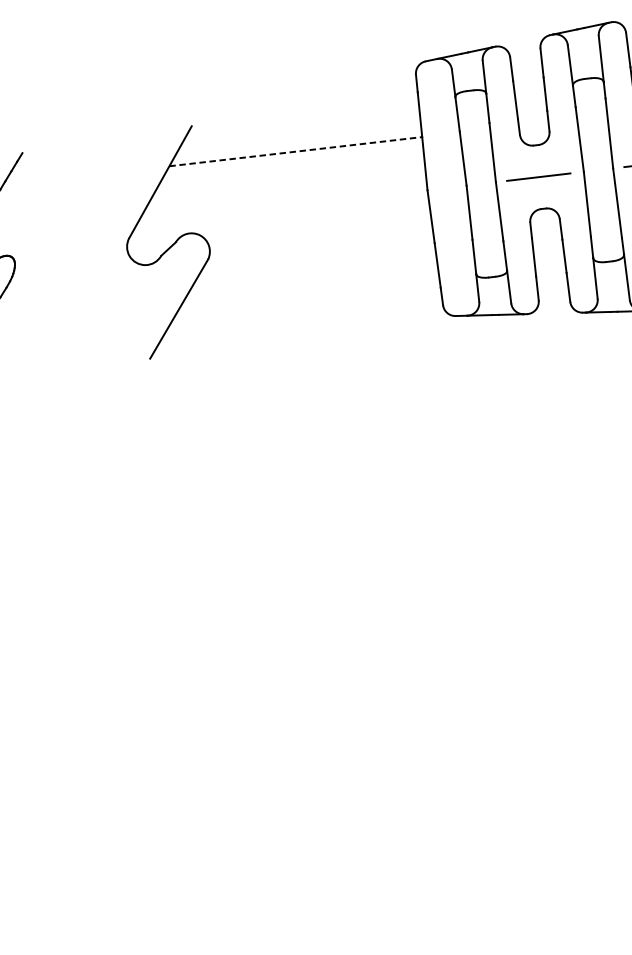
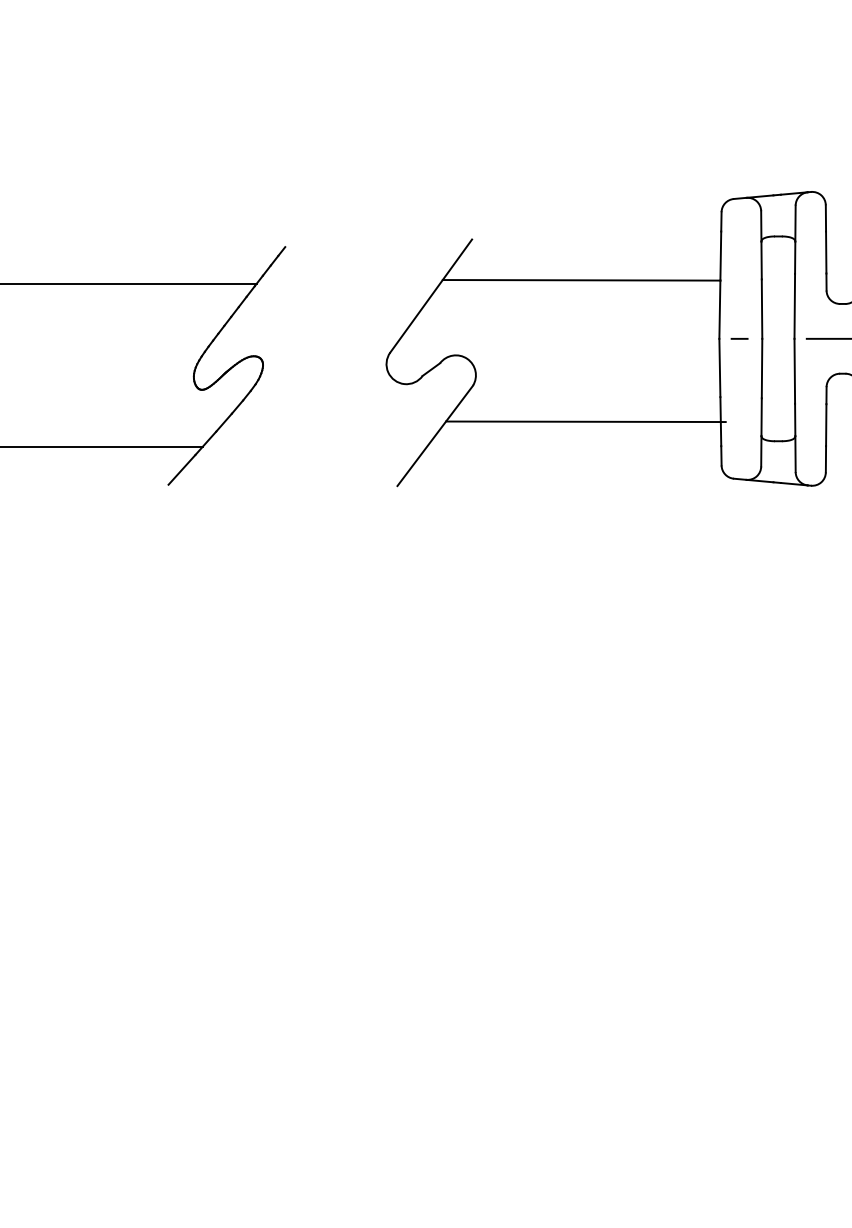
line: (295, 151) -> (581, 280), dashed -> solid
line: (445, 187) -> (739, 338), added
line: (314, 279) -> (585, 421), added

